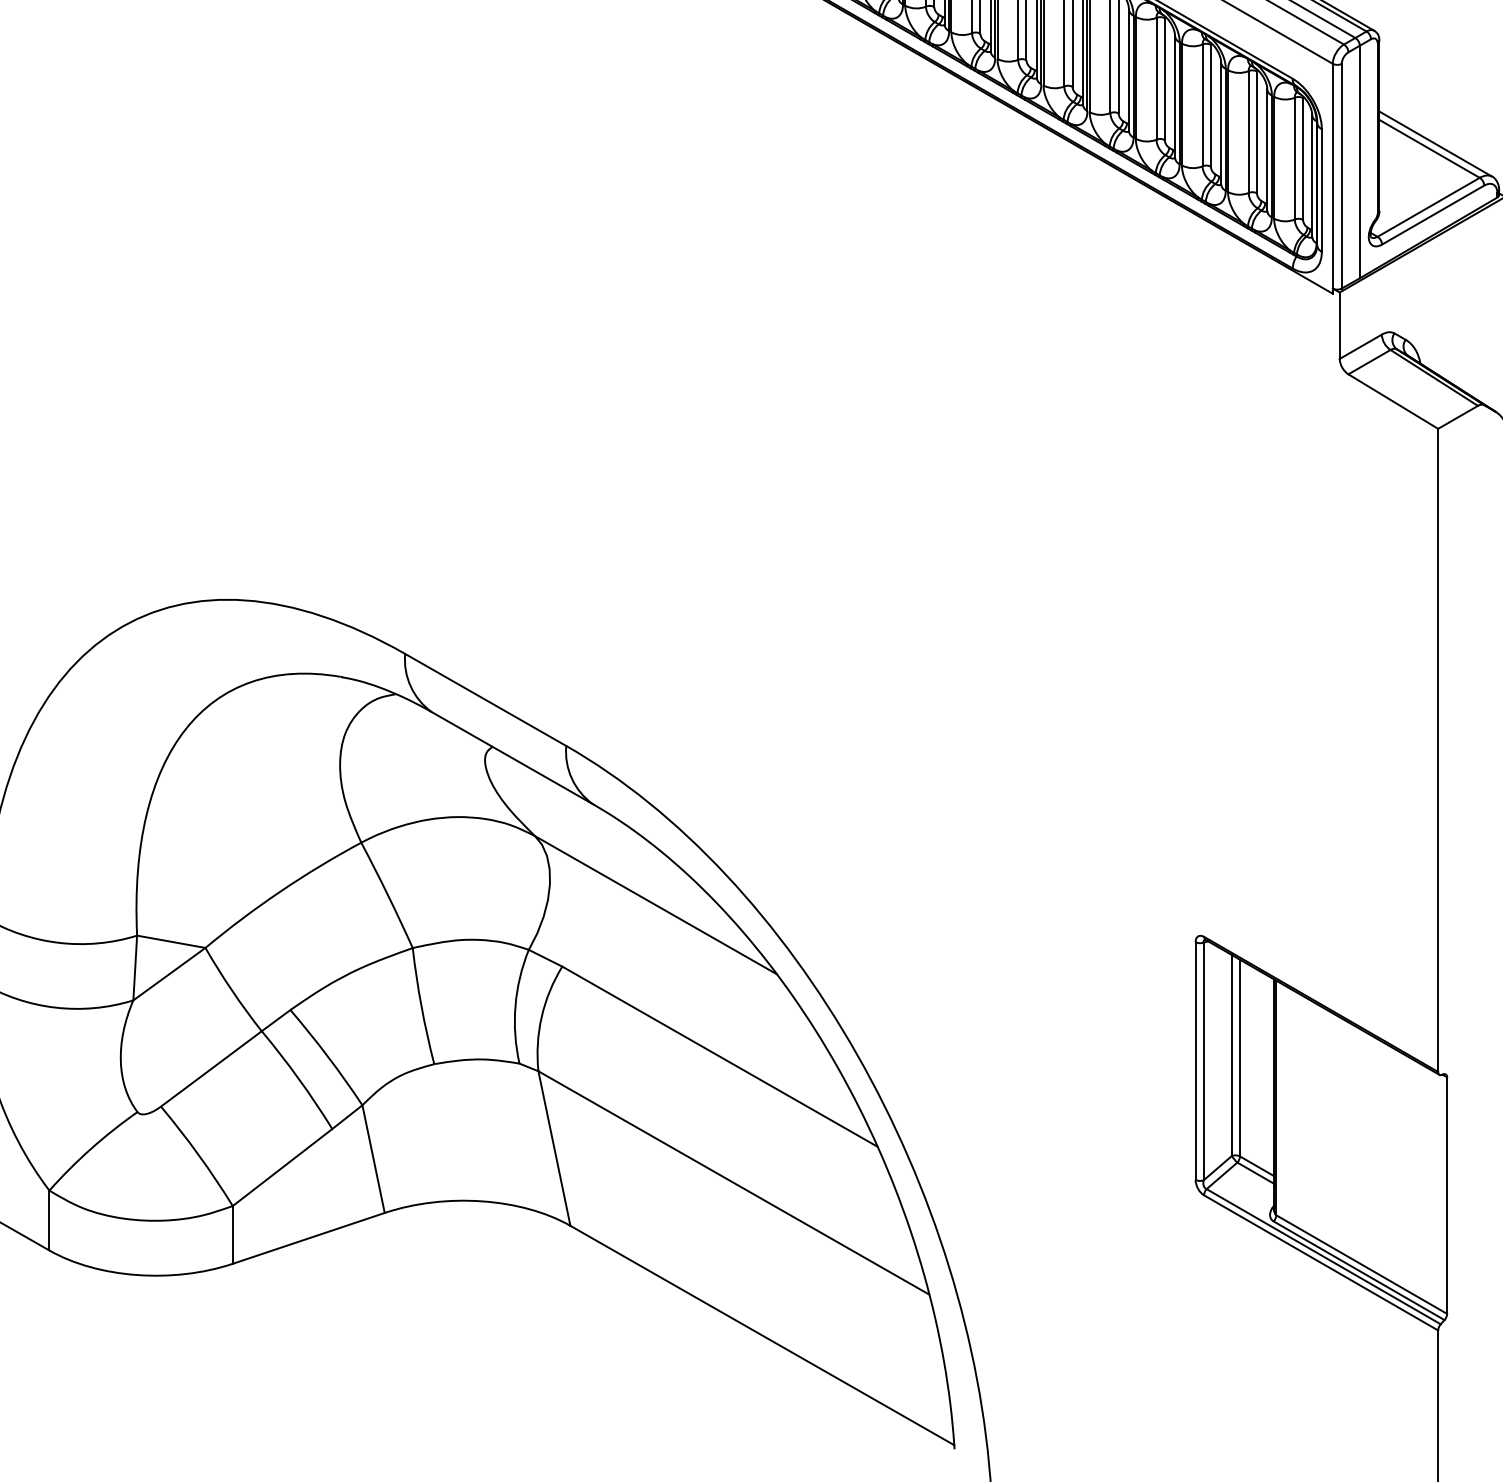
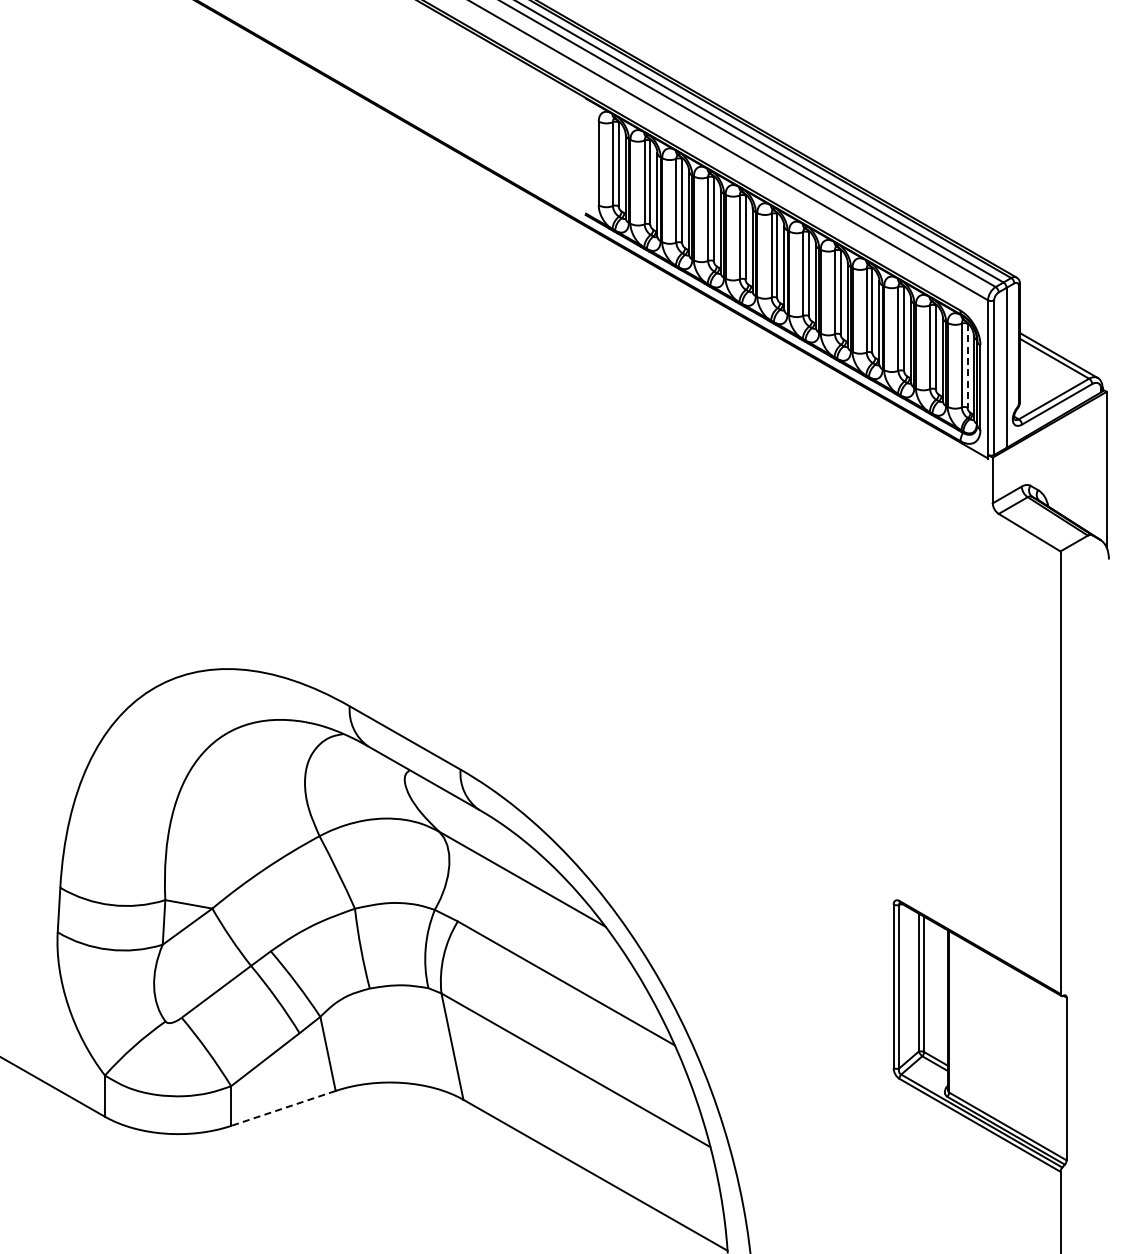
line: (1302, 158) -> (967, 365), solid -> dashed
line: (307, 1238) -> (282, 1108), solid -> dashed

